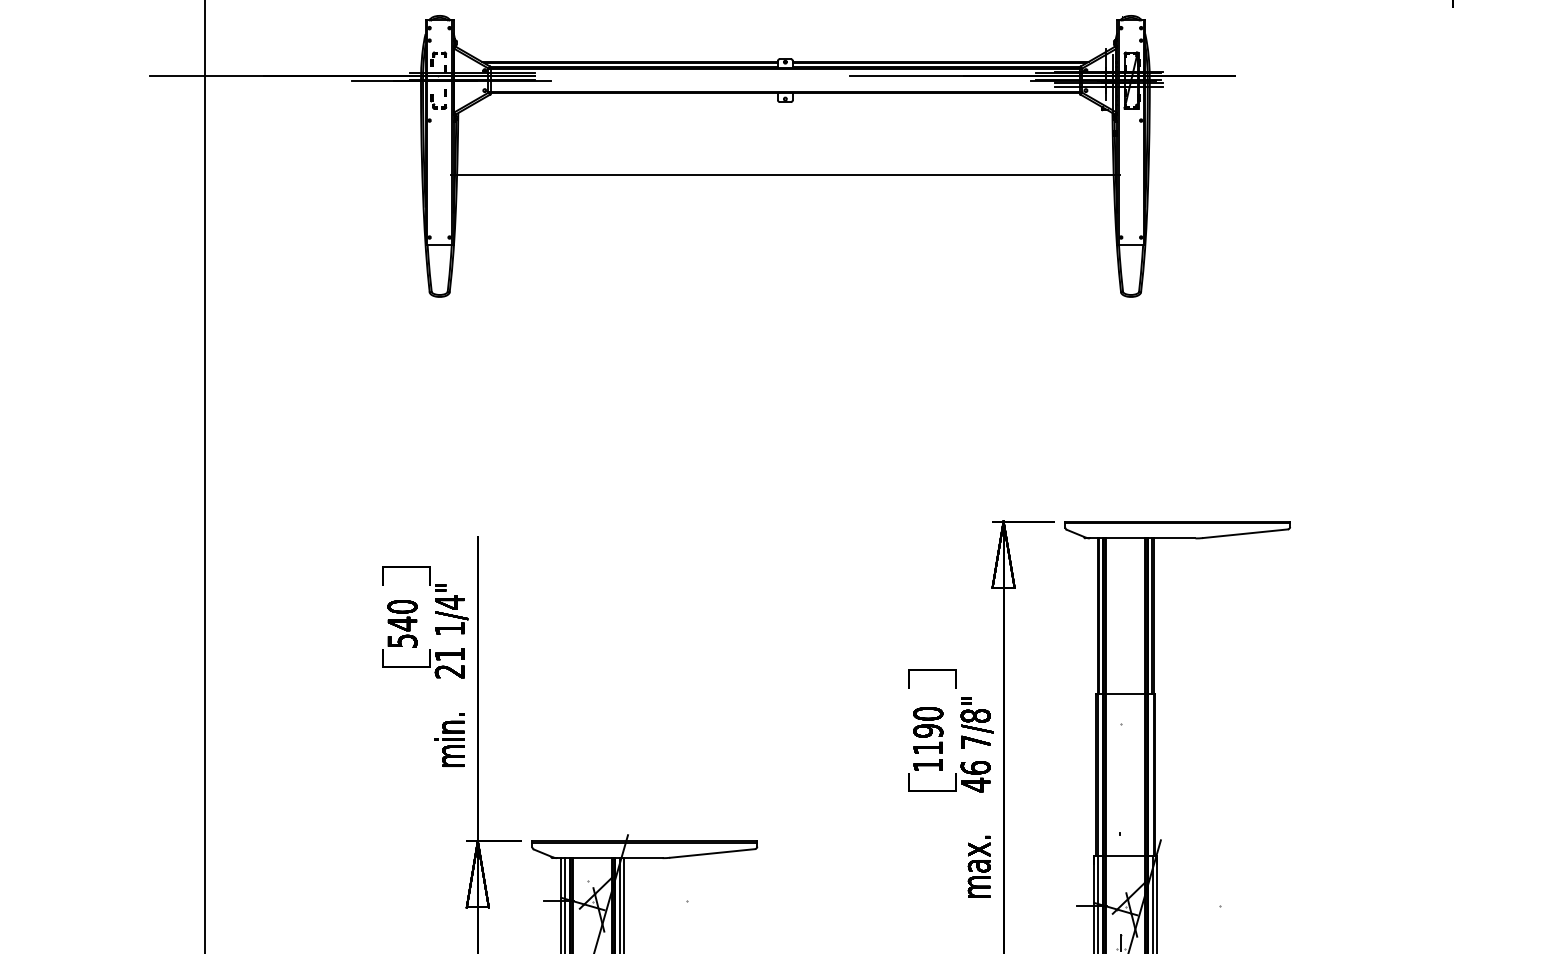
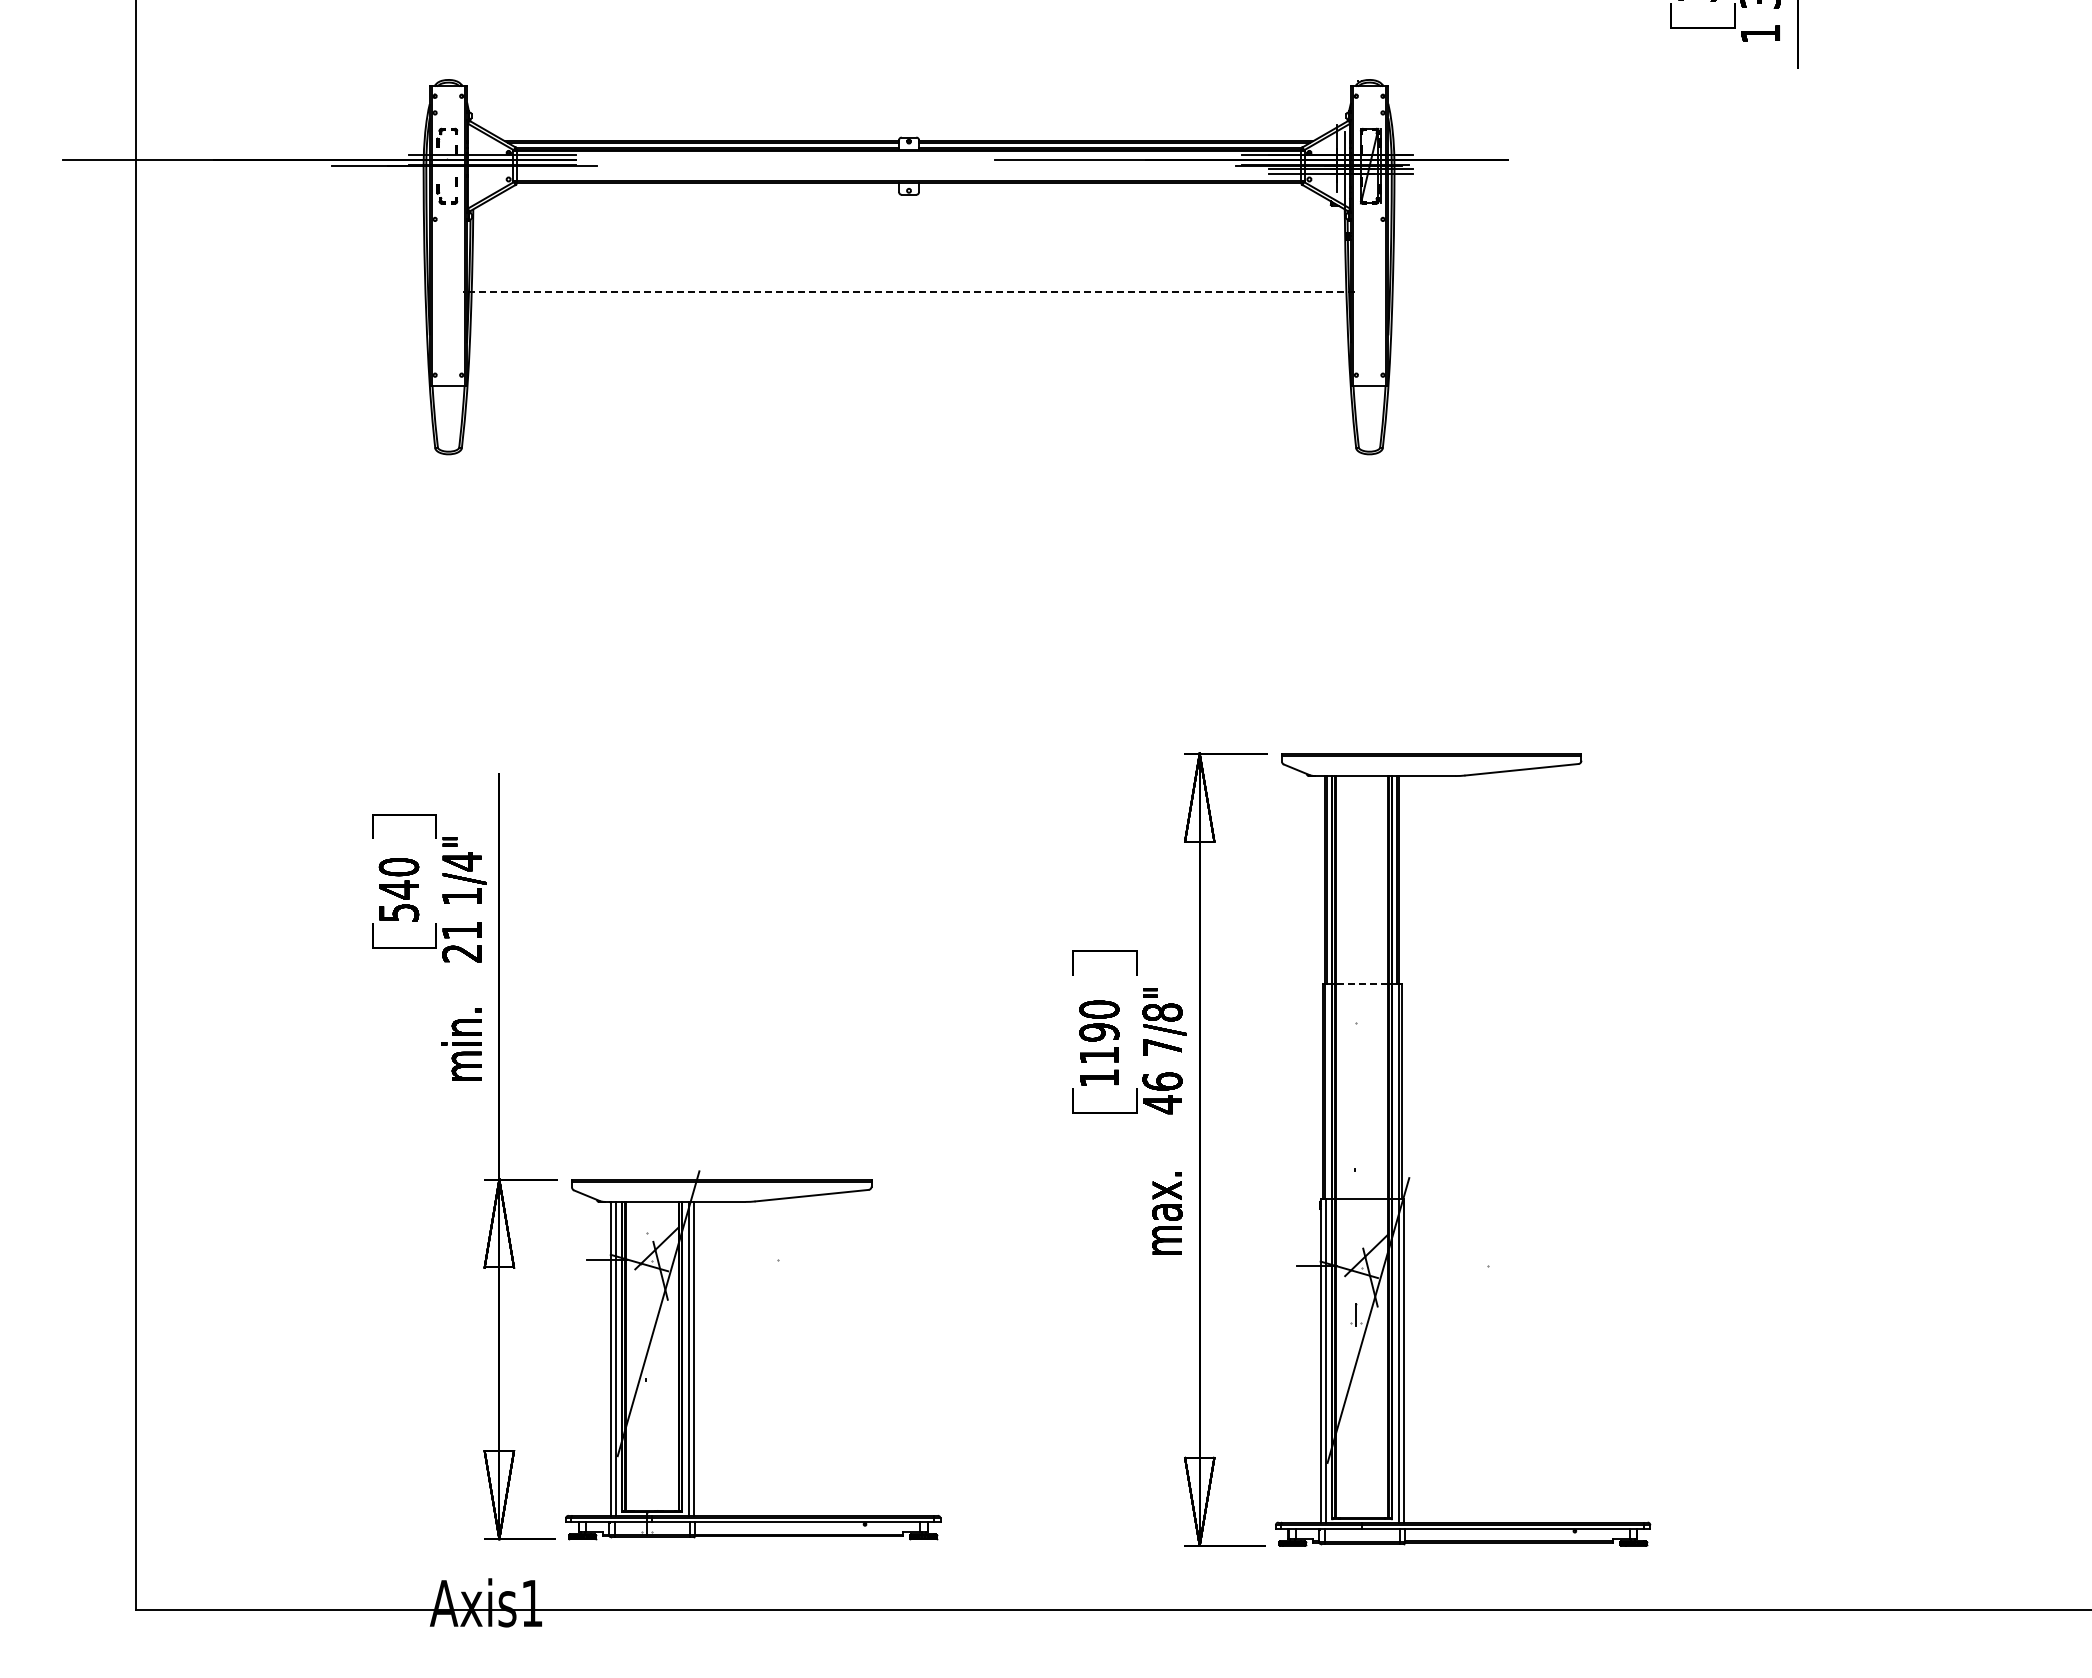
line: (785, 175) -> (909, 292), solid -> dashed
line: (1125, 694) -> (1361, 983), solid -> dashed

